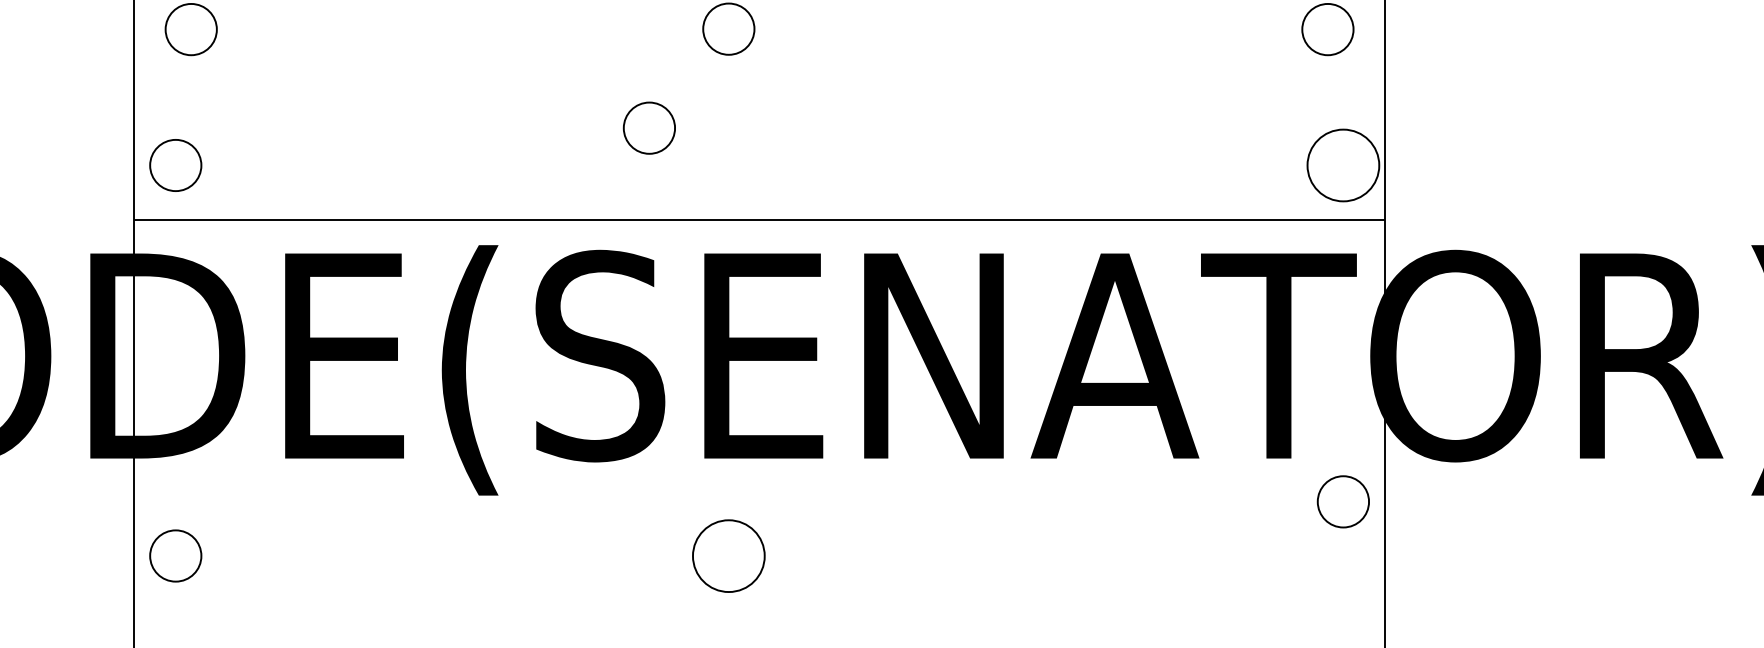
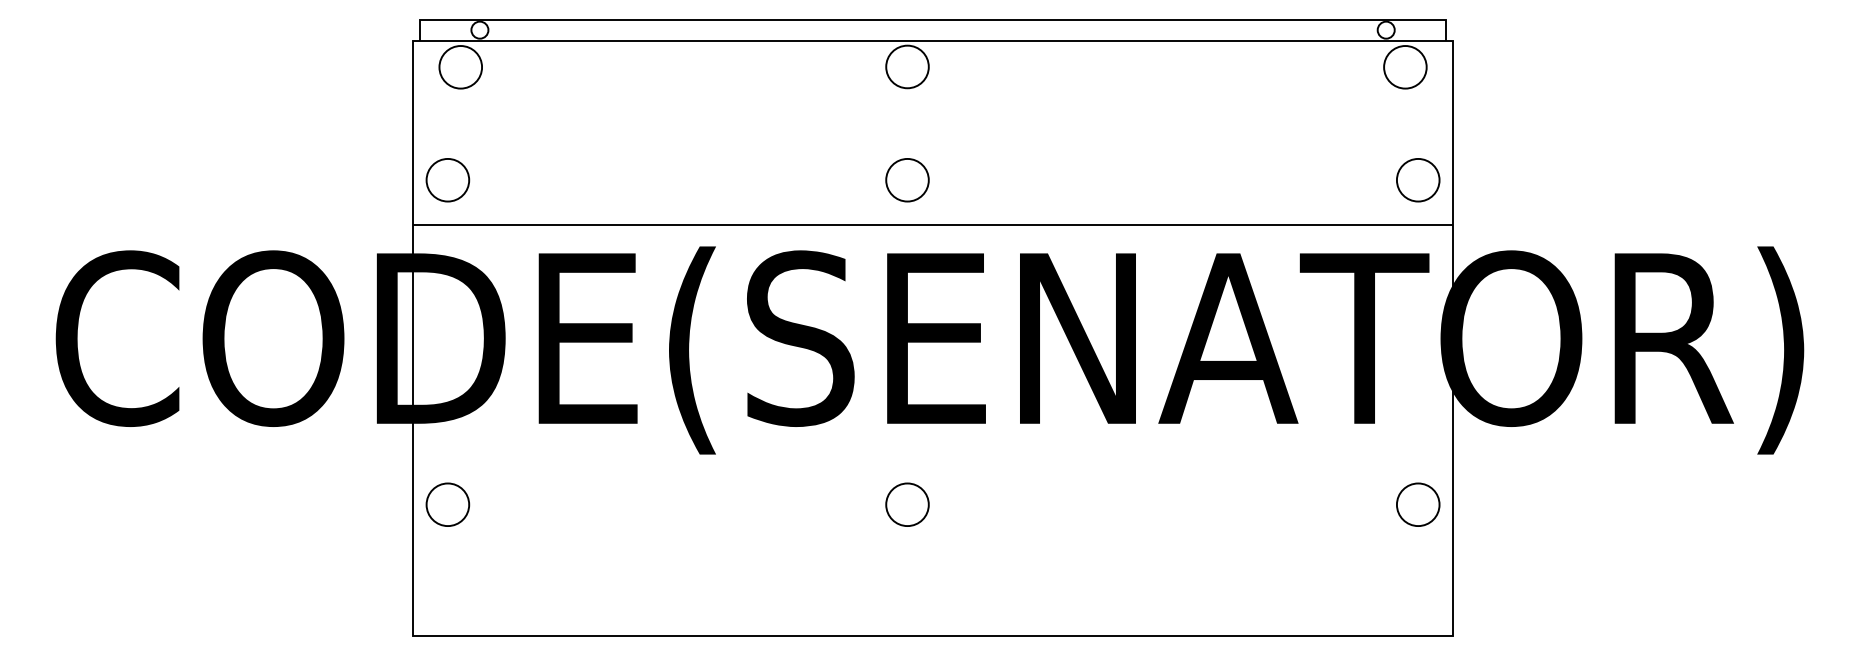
circle: (649, 128) -> (907, 180), moved
circle: (1342, 164) -> (1417, 179), size x0.71
circle: (1343, 501) -> (1418, 504), moved
circle: (728, 555) -> (907, 504), size x0.71

